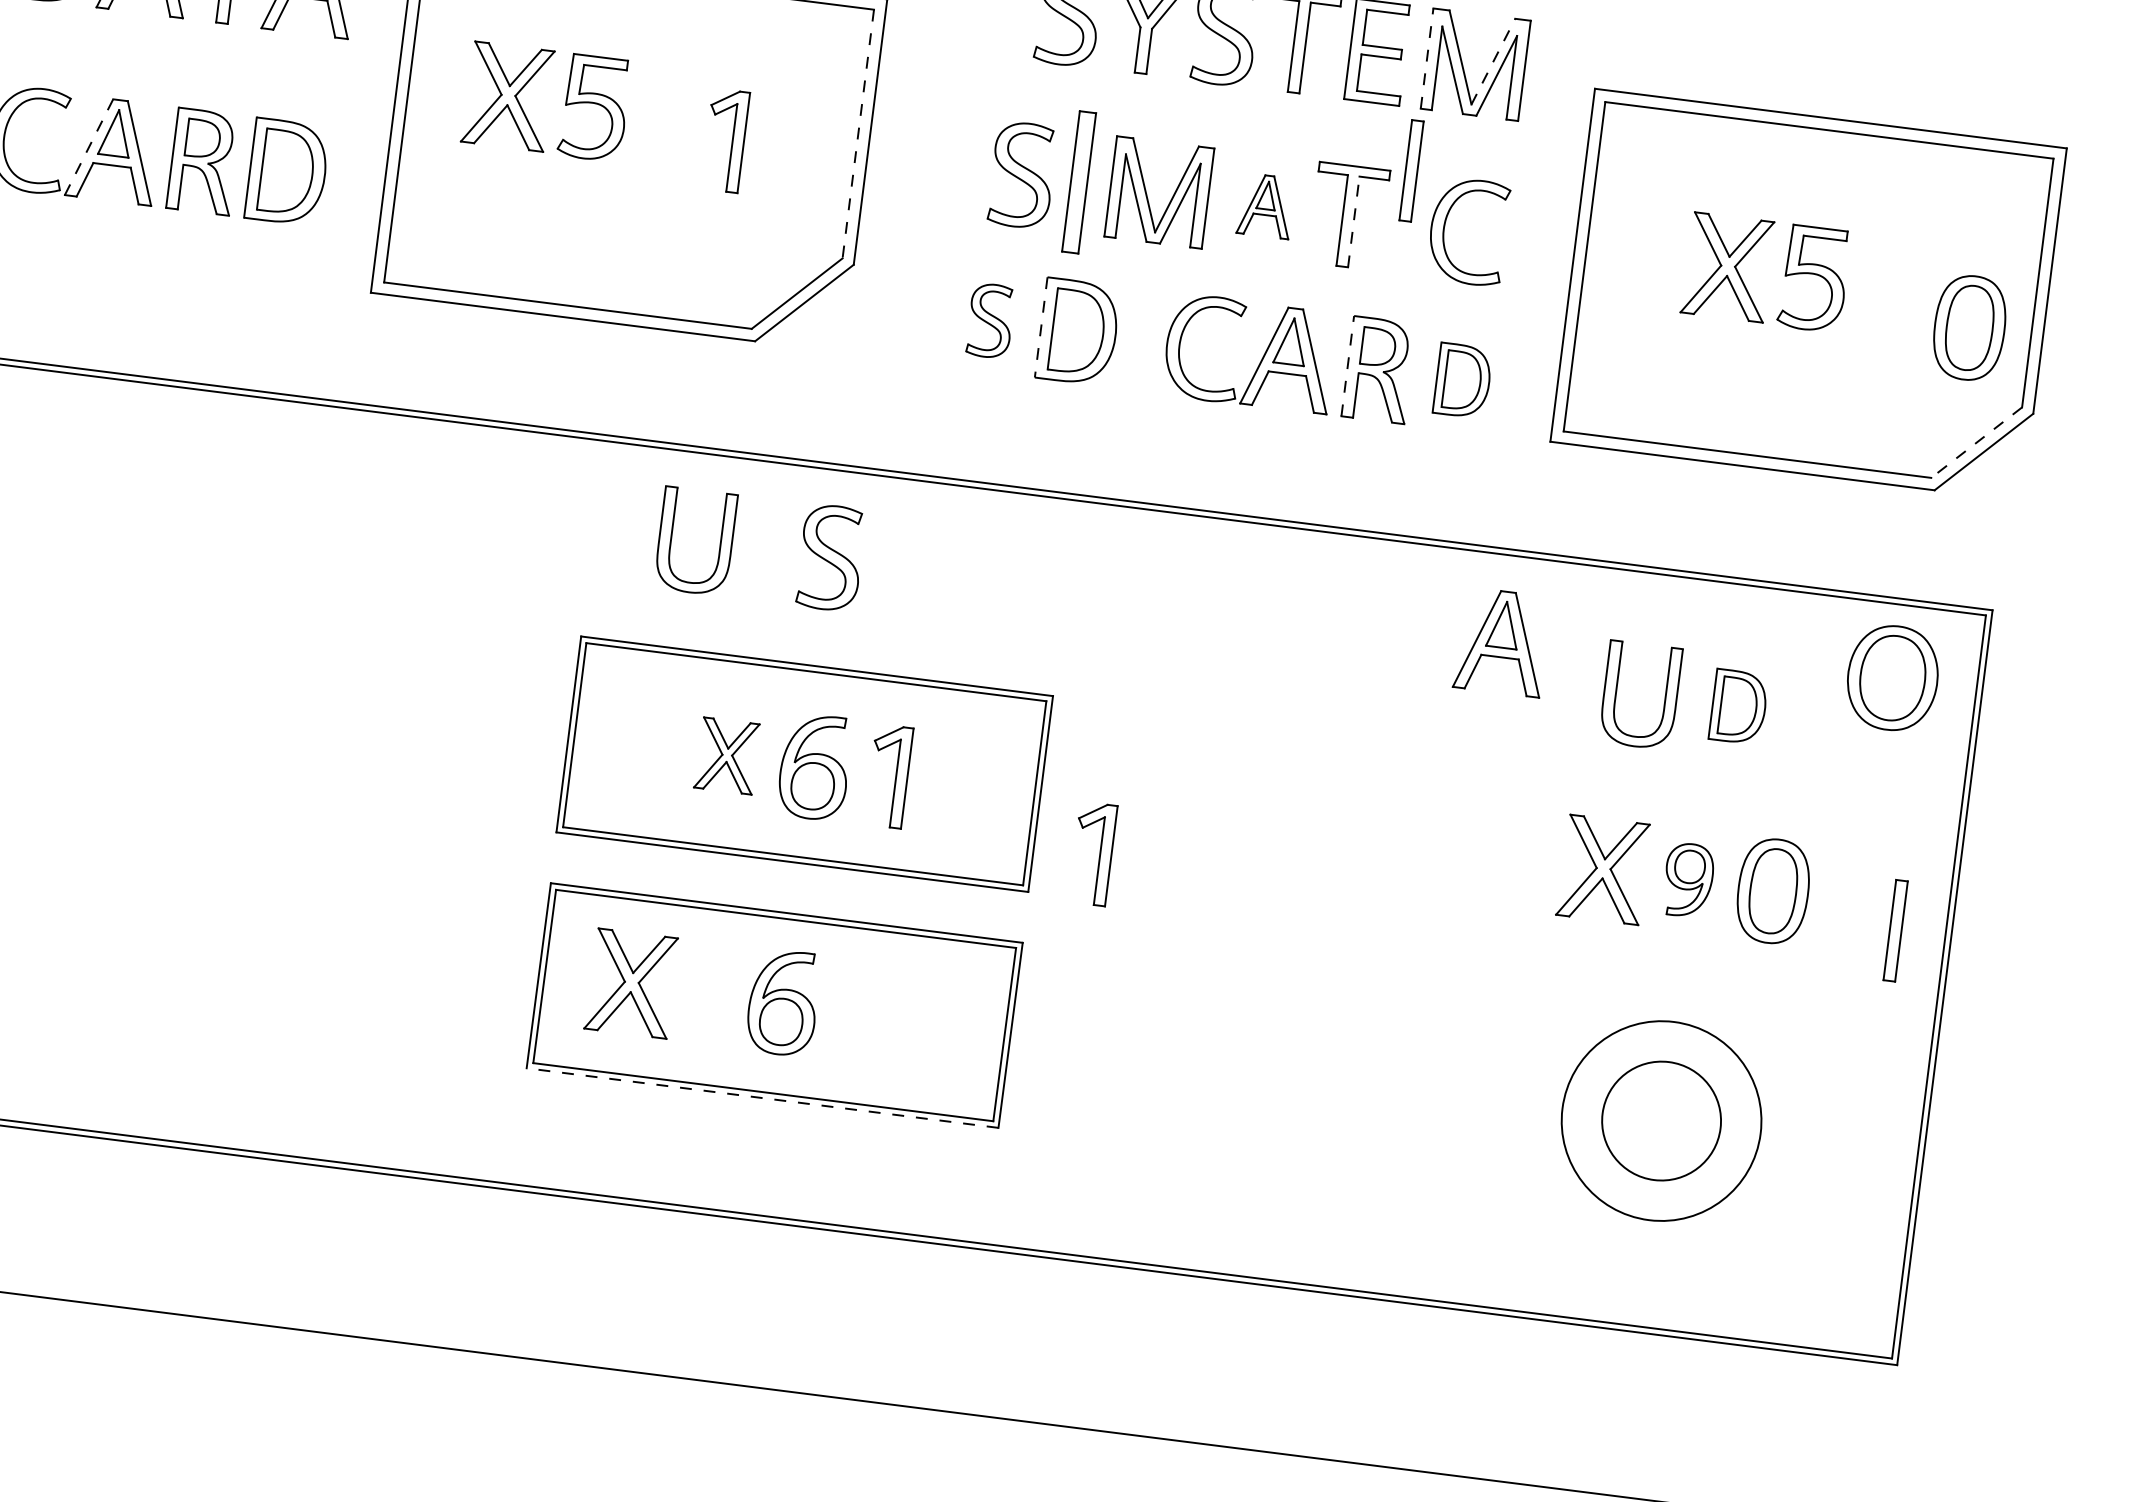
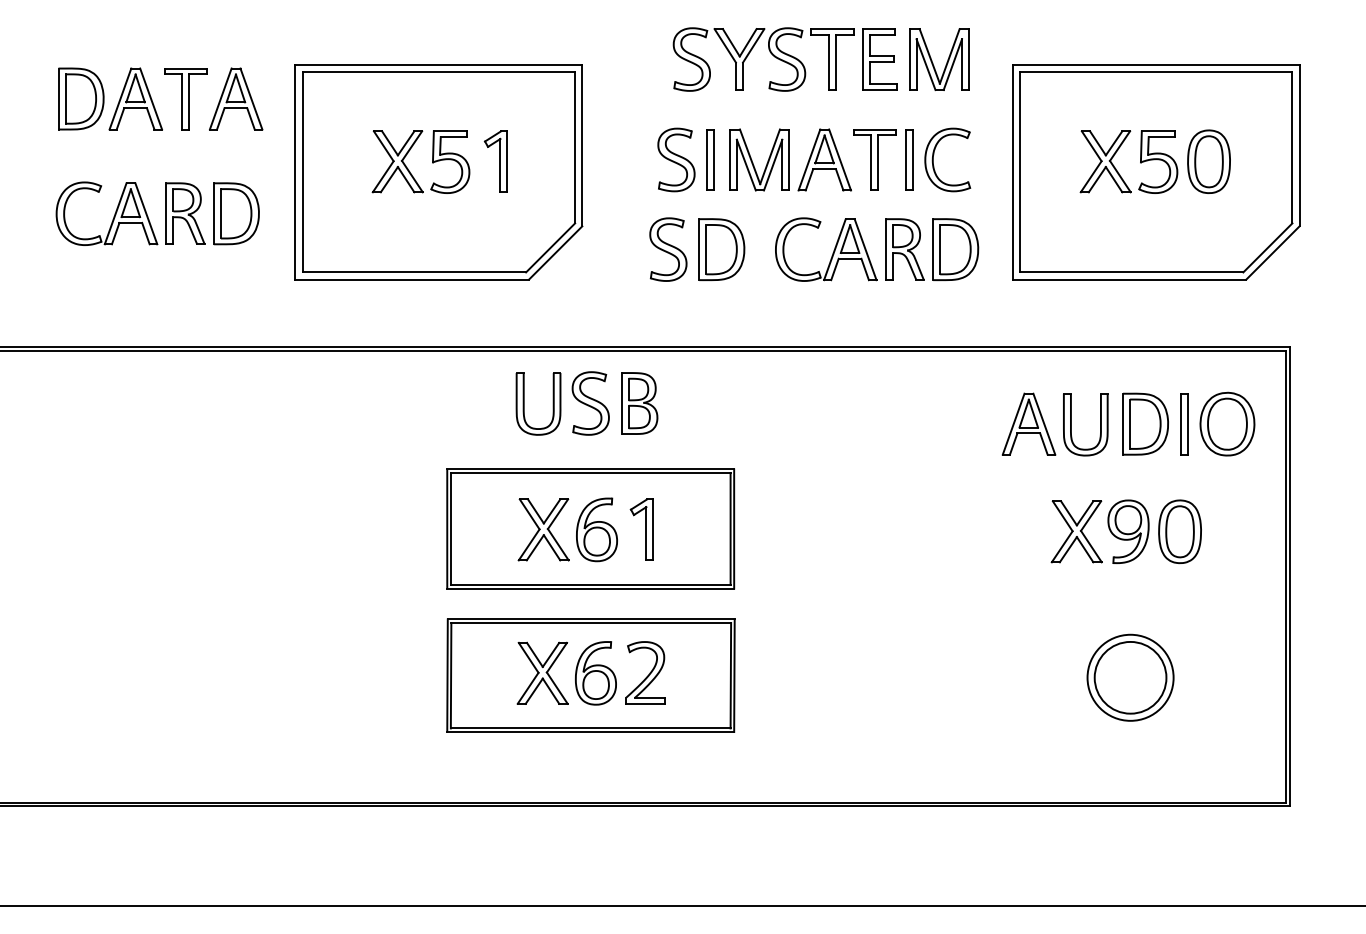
line: (1426, 58) -> (909, 59), dashed -> solid
line: (1493, 60) -> (949, 55), dashed -> solid
part: (565, 103) -> (432, 161), moved
line: (858, 133) -> (575, 147), dashed -> solid
line: (88, 146) -> (115, 213), dashed -> solid
part: (1412, 170) -> (909, 159), moved
part: (1078, 181) -> (710, 159), size x0.71
part: (1265, 205) -> (824, 159), size x1.67
line: (1354, 221) -> (878, 162), dashed -> solid
part: (990, 320) -> (668, 249), size x1.43
part: (1968, 327) -> (1208, 161), moved
line: (1041, 328) -> (699, 250), dashed -> solid
line: (1347, 365) -> (885, 249), dashed -> solid
part: (1462, 380) -> (955, 249), size x1.43
line: (1976, 441) -> (1267, 247), dashed -> solid
part: (672, 537) -> (524, 403), moved
part: (911, 567) -> (639, 403), added
part: (1501, 640) -> (1028, 423), moved
part: (1892, 676) -> (1227, 423), moved
part: (1738, 705) -> (1145, 423), size x1.43
part: (726, 755) -> (543, 529), size x1.43
part: (1092, 853) -> (769, 560), removed
part: (1688, 880) -> (1128, 531), size x1.43
part: (1895, 931) -> (1184, 424), moved
part: (631, 982) -> (542, 672), moved
part: (865, 1011) -> (645, 672), added
line: (762, 1098) -> (590, 732), dashed -> solid
circle: (1661, 1120) -> (1130, 677), size x0.71

